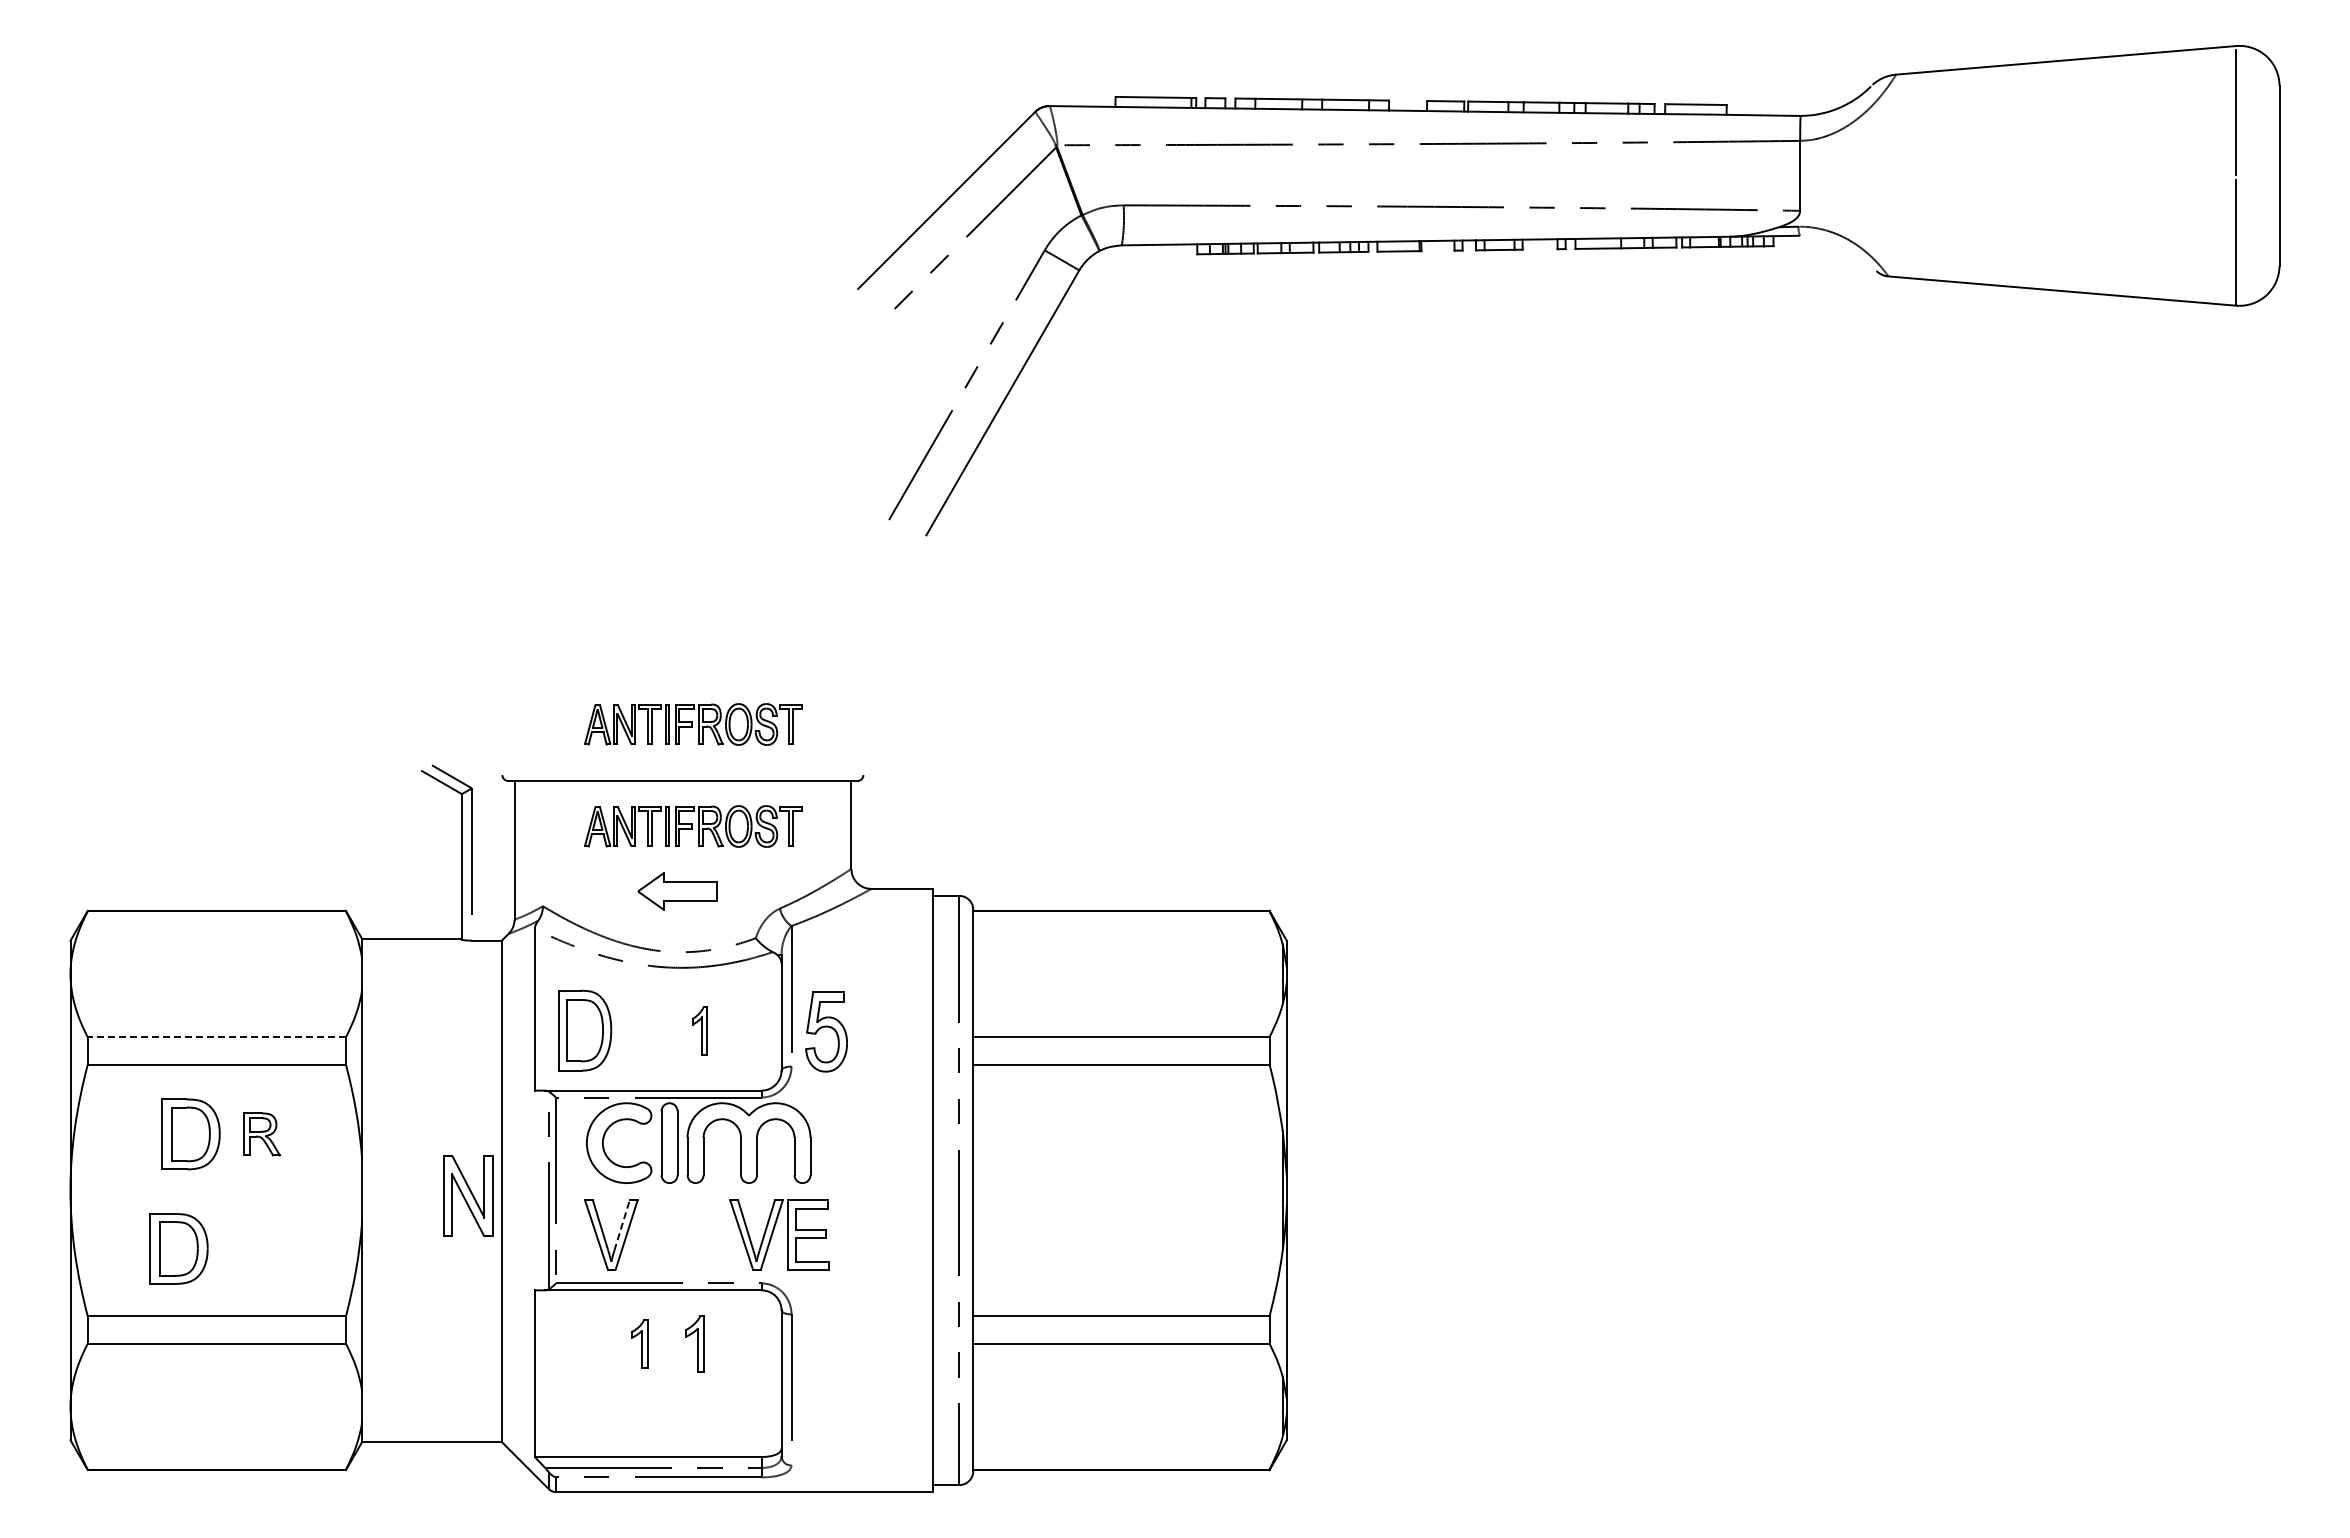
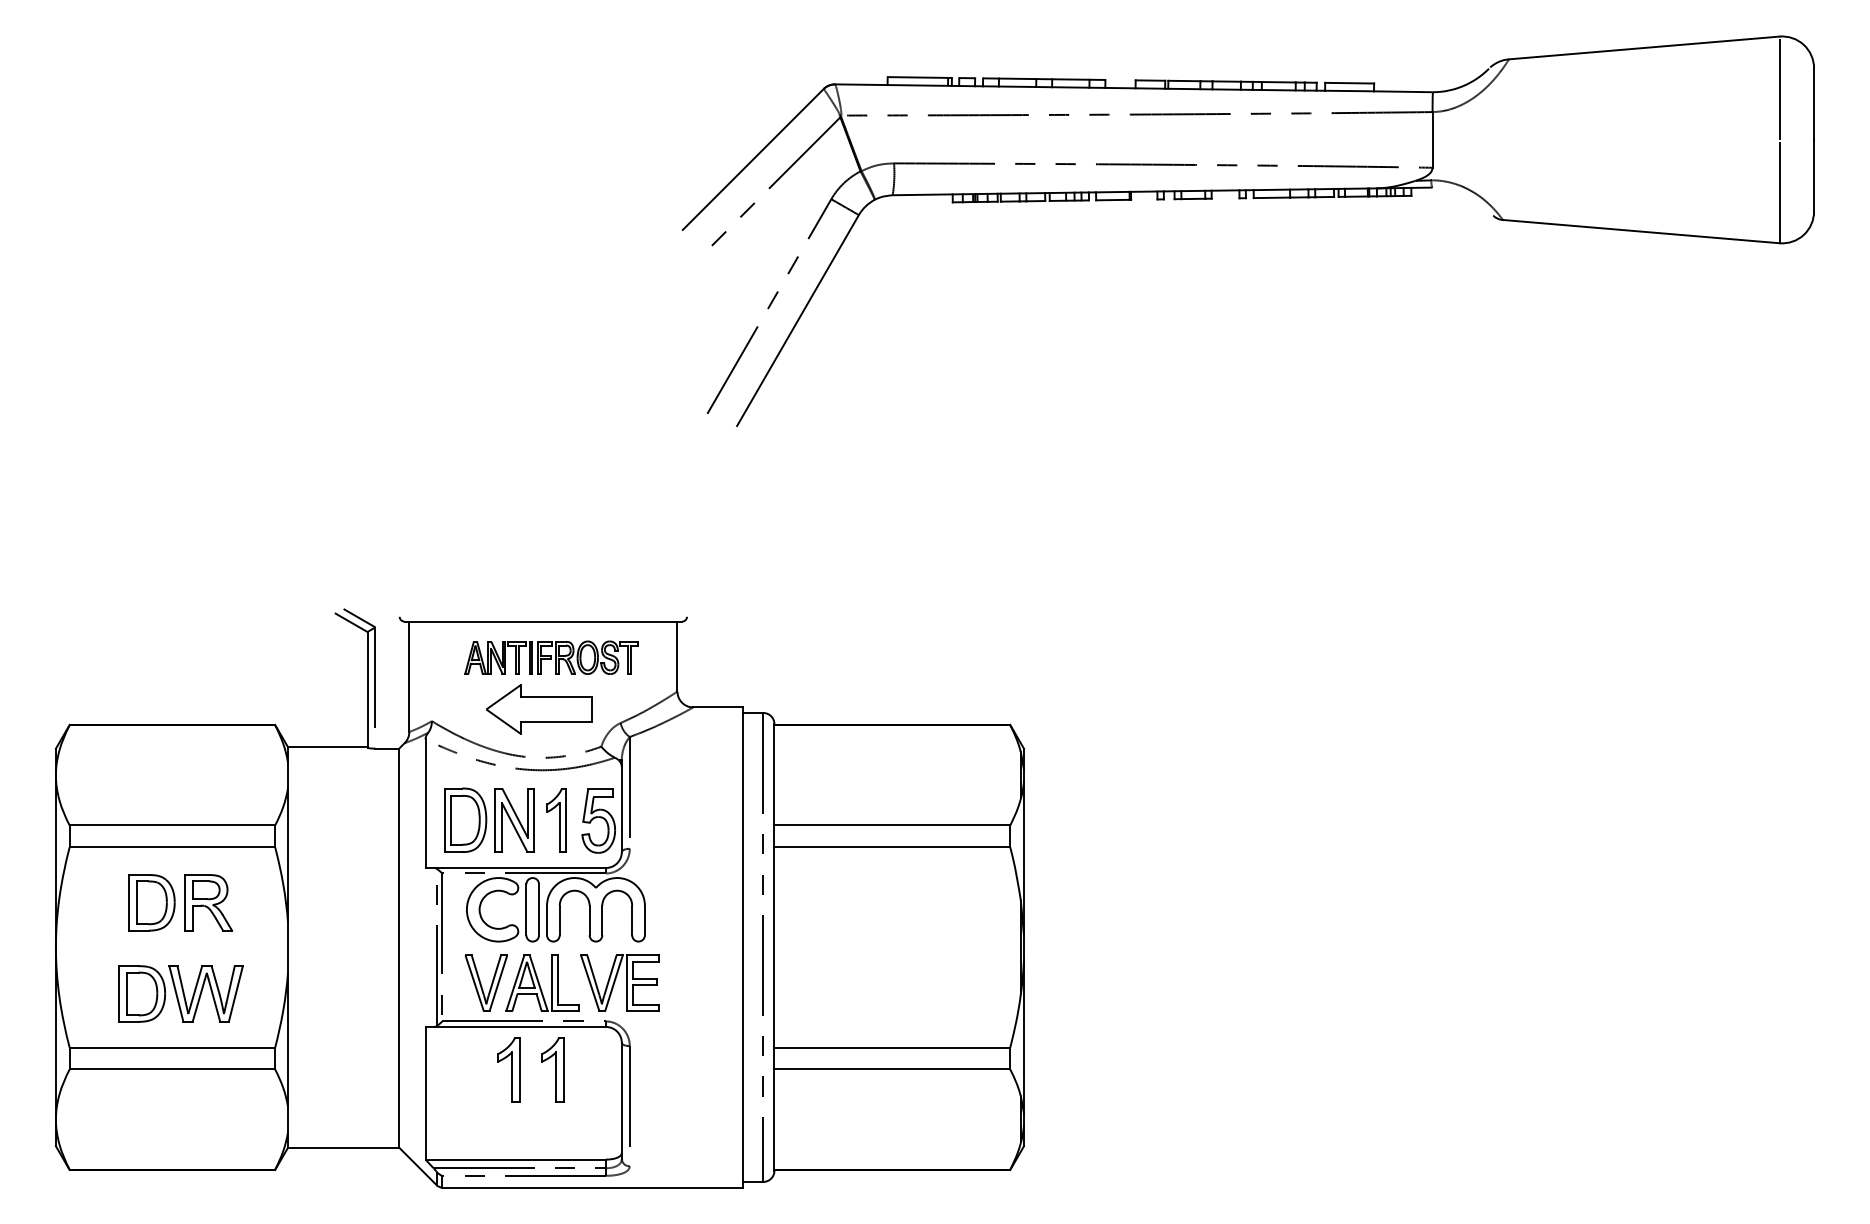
part: (693, 724) -> (551, 576), removed
part: (677, 891) -> (539, 709), size x1.67
part: (699, 1030) -> (556, 820), size x1.67
part: (826, 1031) -> (598, 820), moved
line: (216, 1037) -> (172, 825), dashed -> solid
part: (261, 1134) -> (207, 902), size x1.67
part: (468, 1195) -> (515, 820), moved
line: (622, 1225) -> (495, 975), dashed -> solid
part: (681, 1234) -> (542, 982), added
part: (259, 1248) -> (206, 993), added
part: (639, 1343) -> (508, 1069), size x1.67
part: (694, 1343) -> (552, 1069), size x1.43

